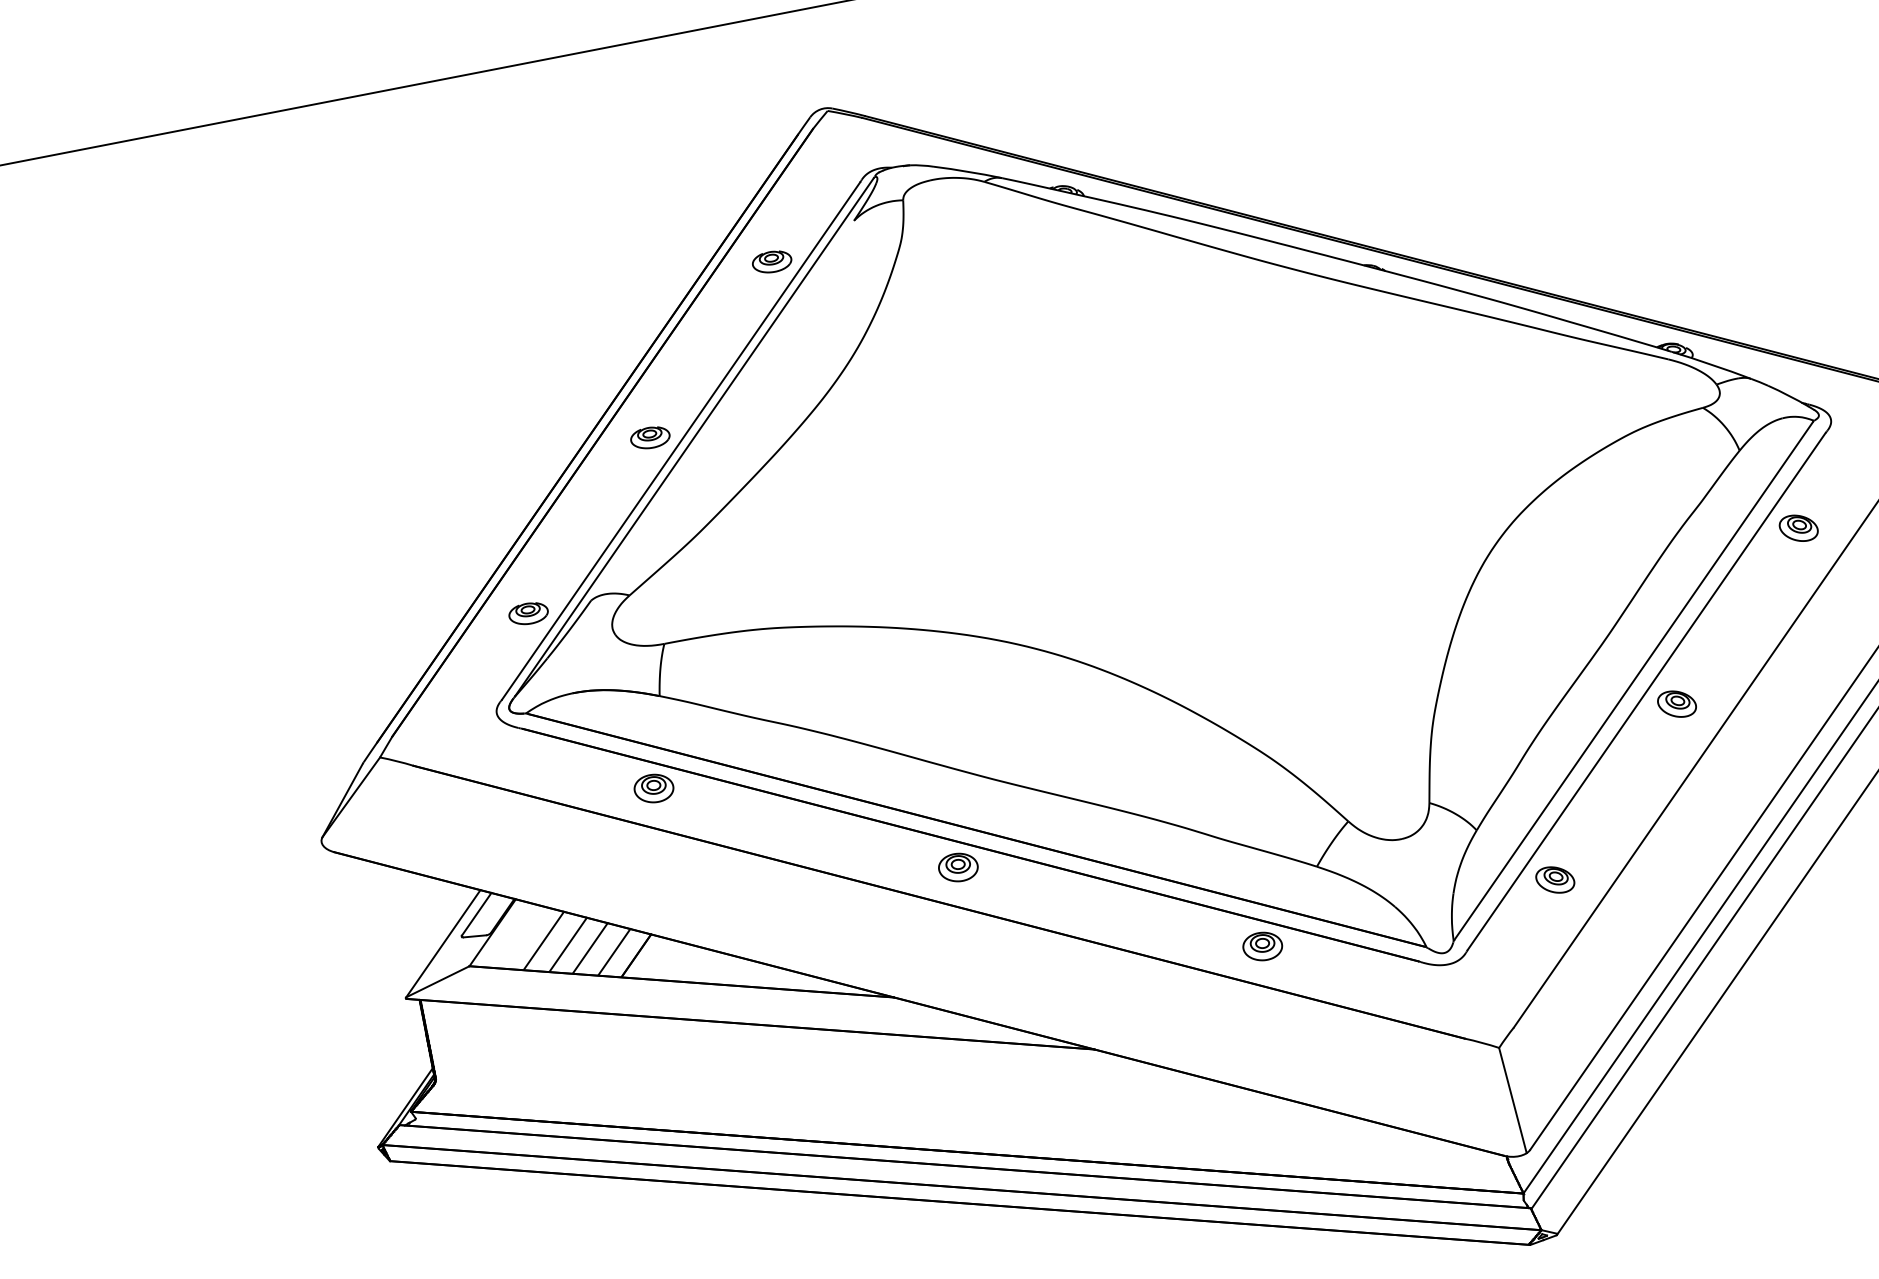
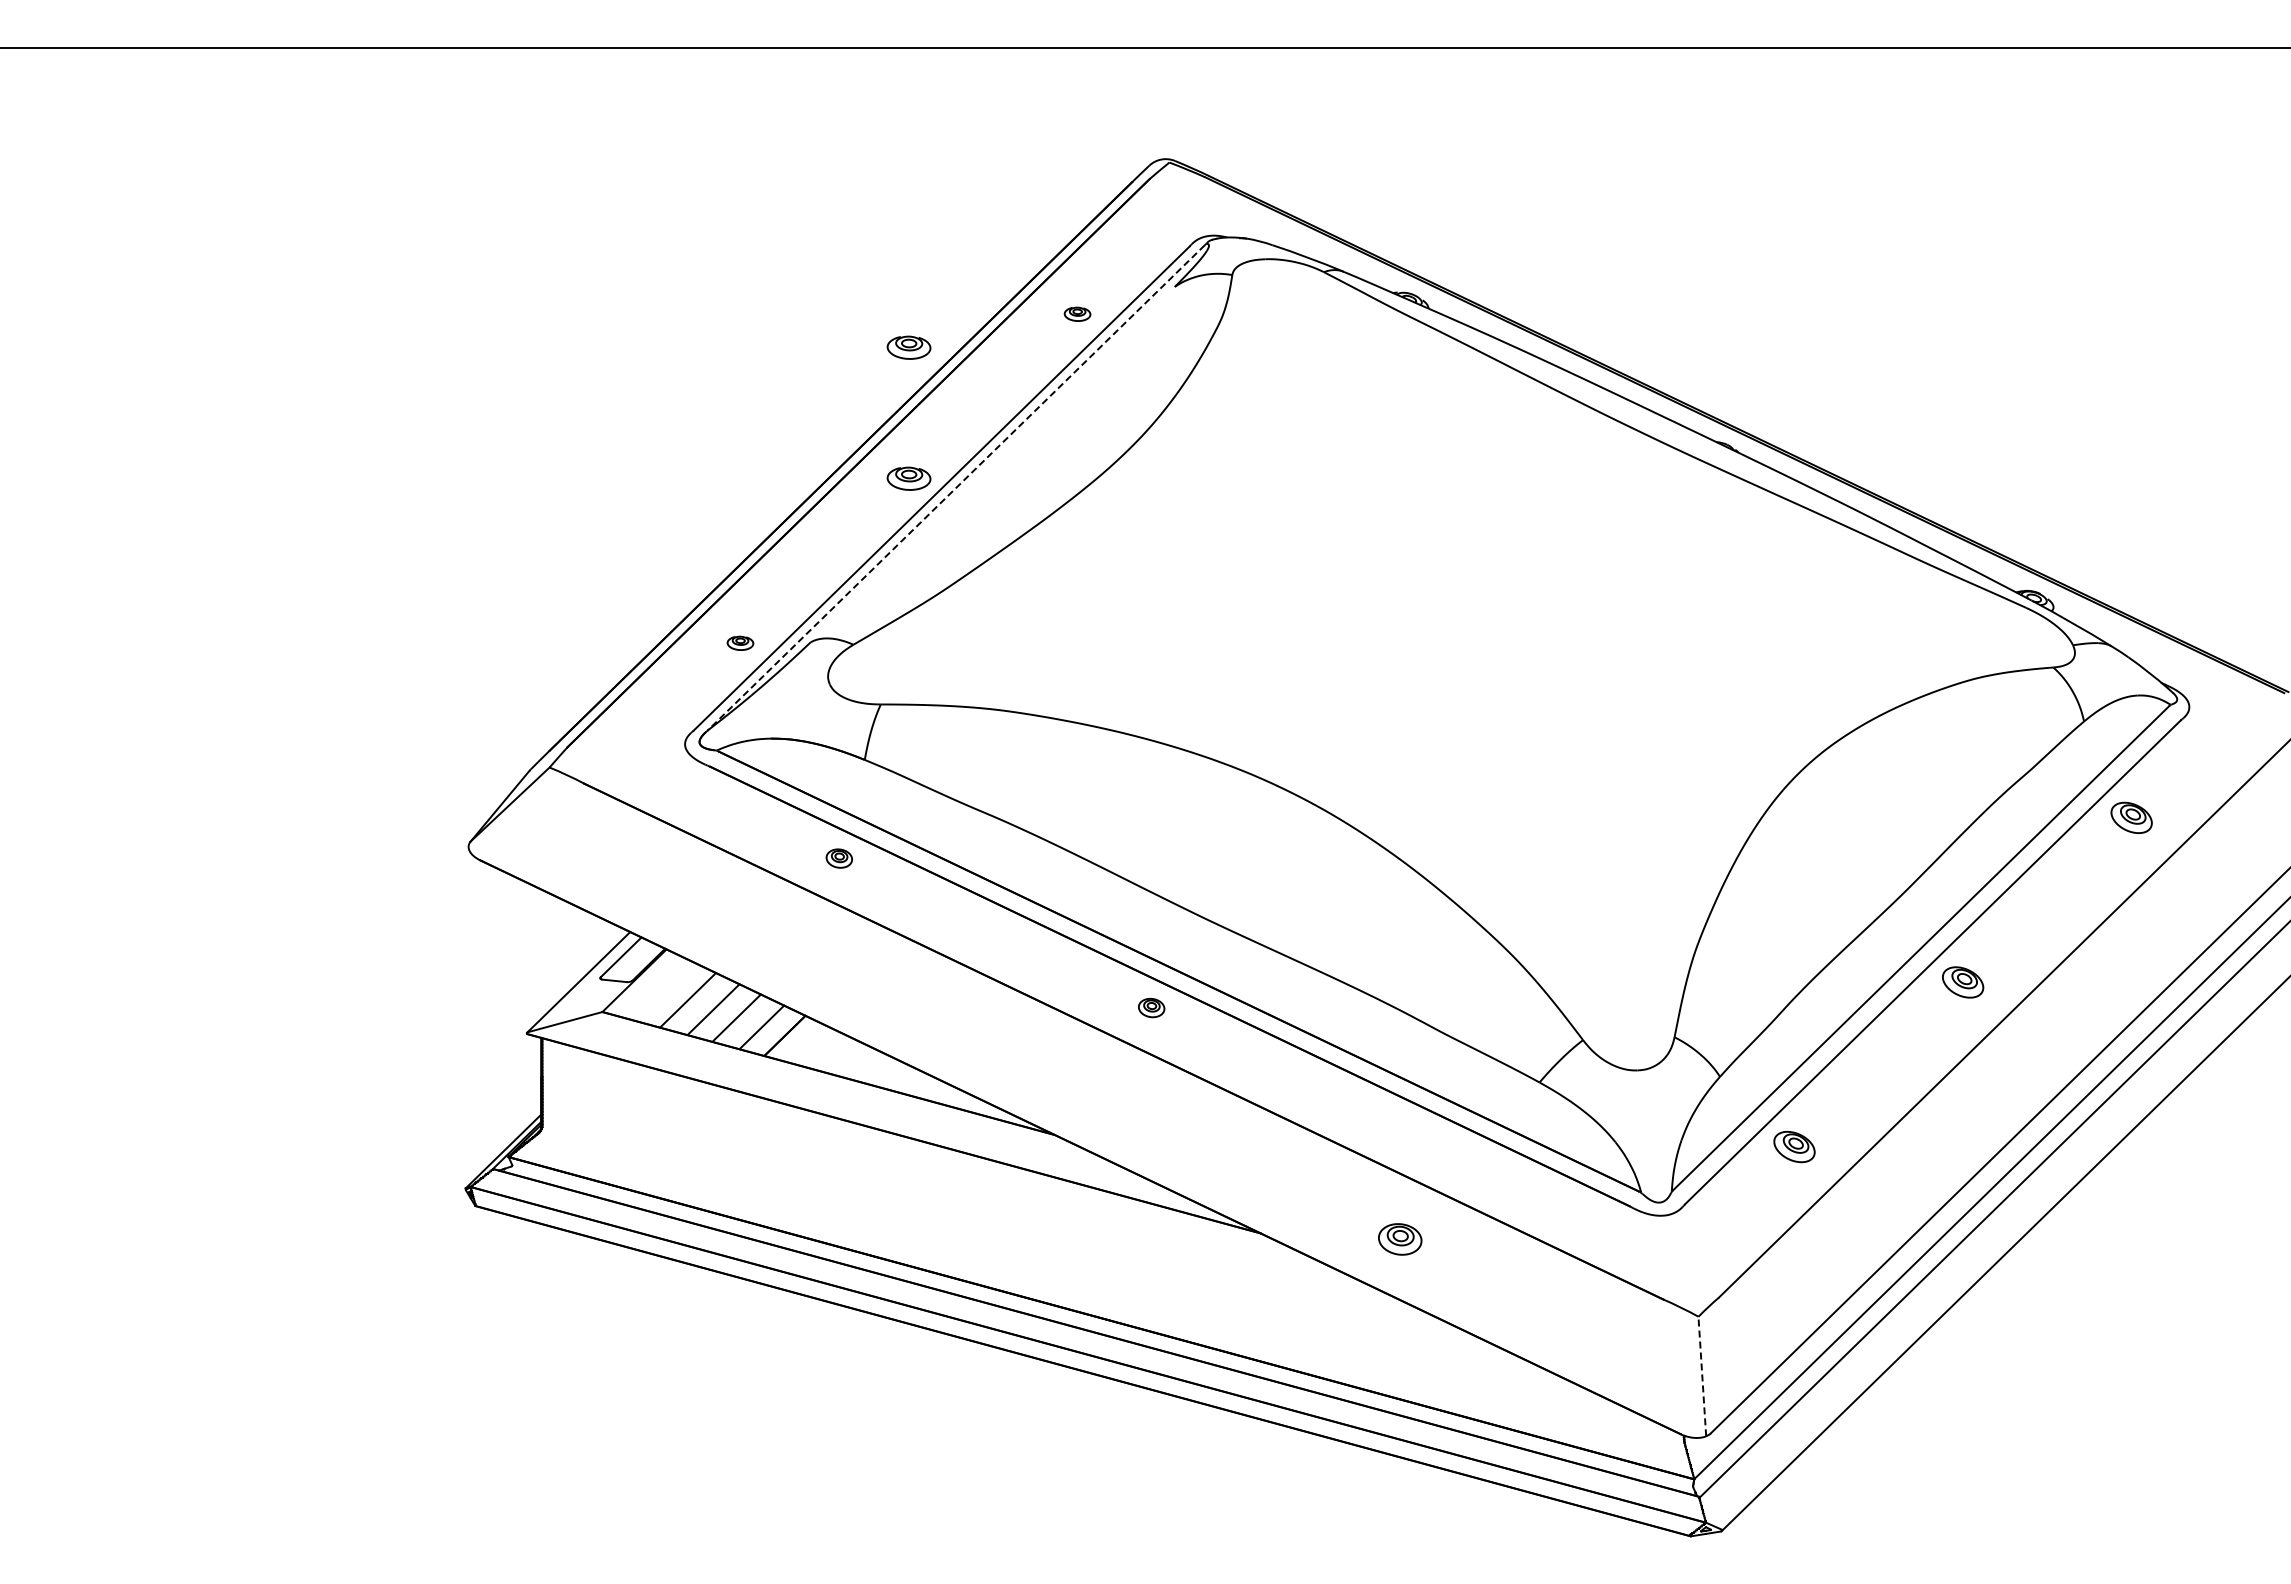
part: (772, 262) -> (1077, 314), size x0.6
part: (627, 320) -> (908, 347), added
line: (694, 437) -> (956, 487), solid -> dashed
part: (528, 613) -> (740, 643), size x0.6
part: (654, 788) -> (839, 858), size x0.6
part: (958, 867) -> (1151, 1007), size x0.6
part: (1263, 946) -> (1400, 1239), moved
line: (1513, 1100) -> (1702, 1376), solid -> dashed

